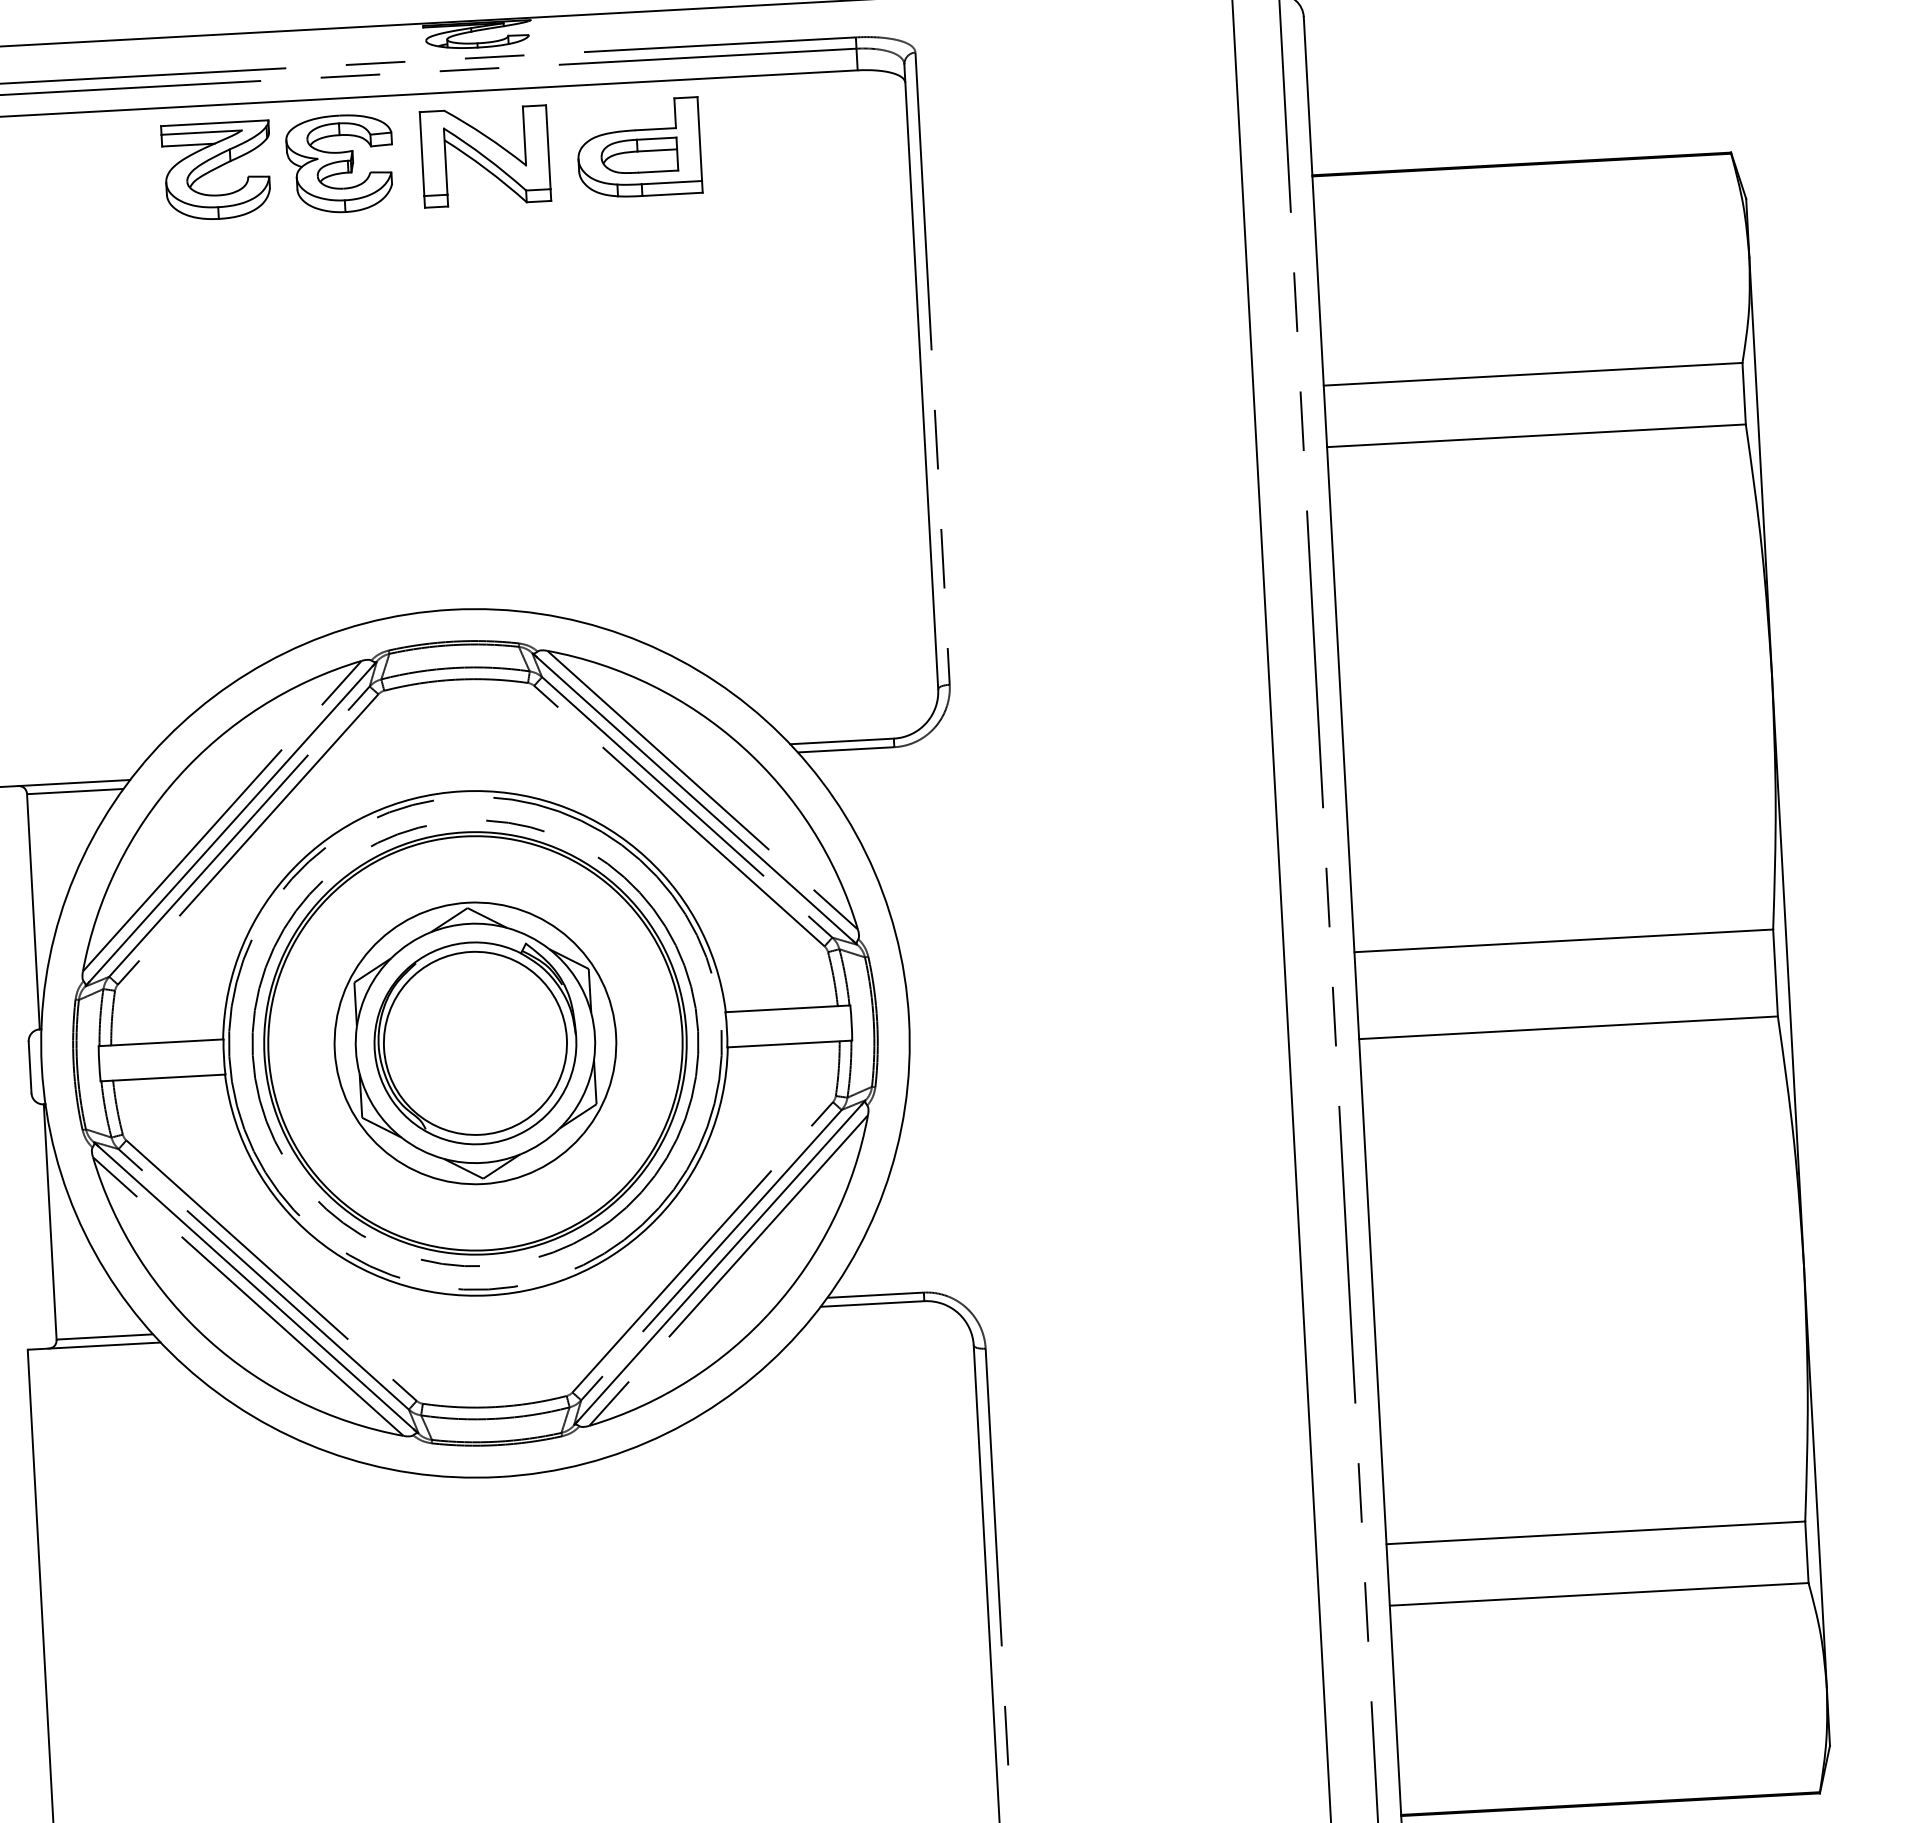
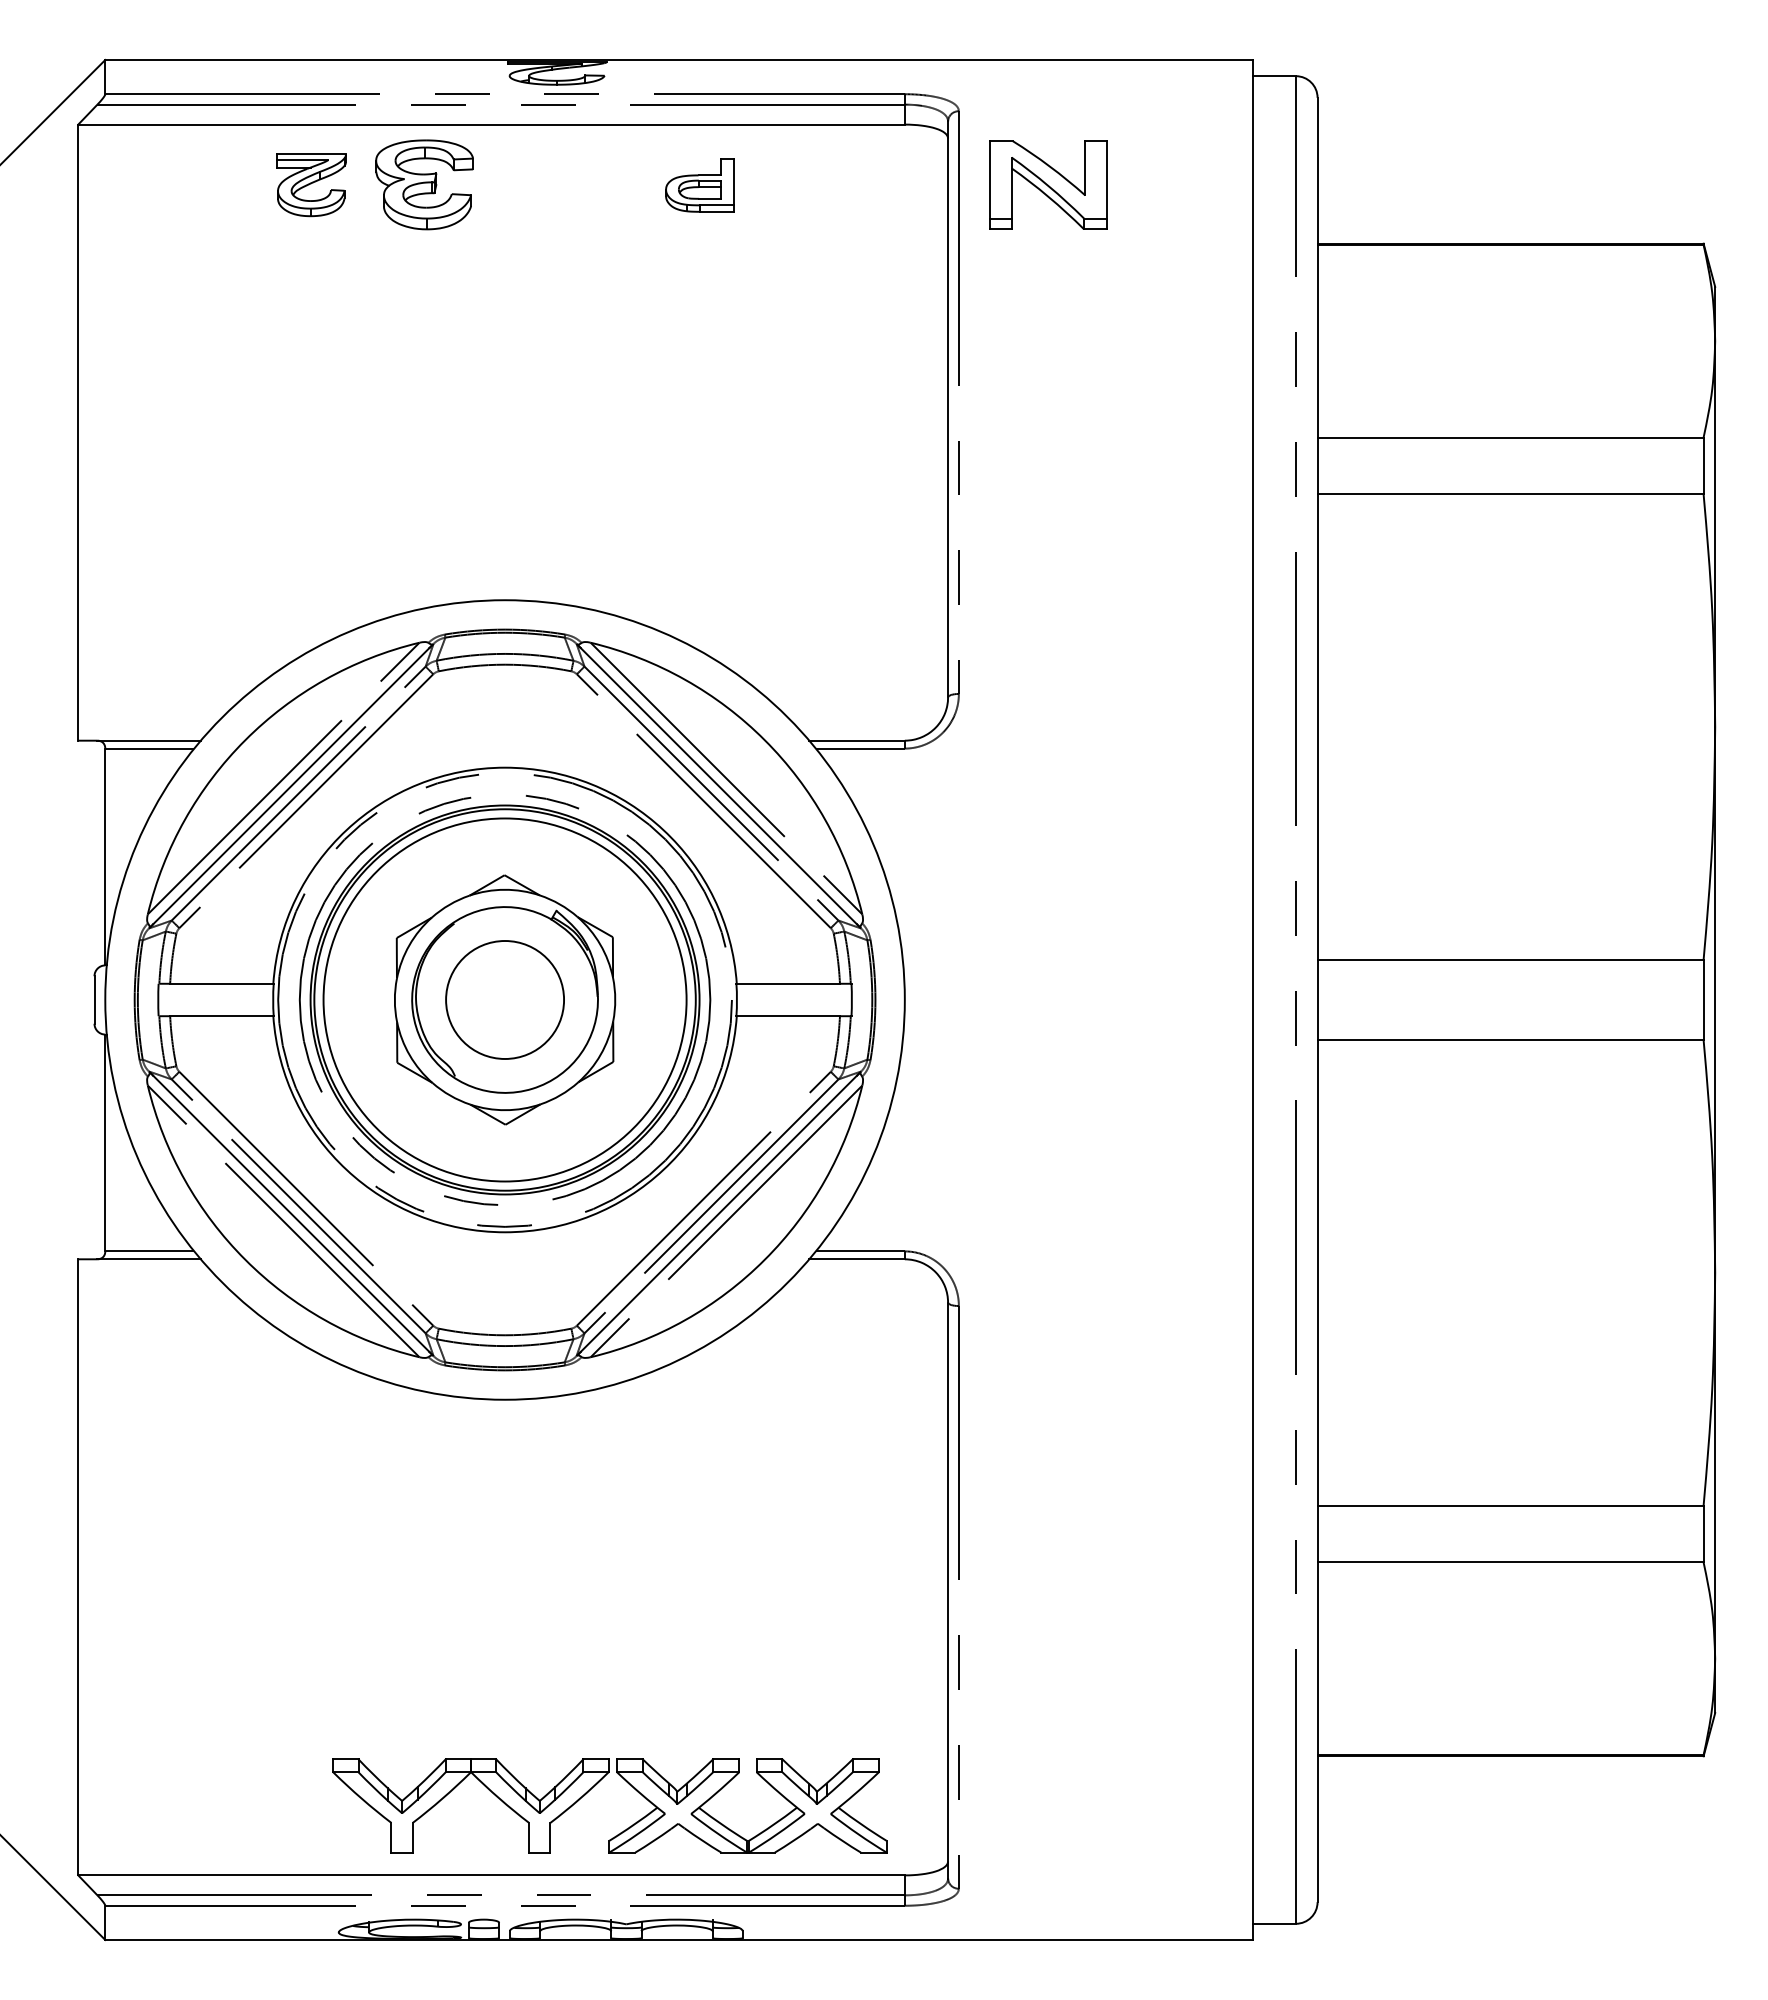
part: (638, 148) -> (699, 185), size x0.6
part: (485, 155) -> (1048, 184), moved
part: (217, 171) -> (311, 185), size x0.7
circle: (474, 1042) -> (504, 999), size x0.7
circle: (474, 1042) -> (504, 999), size x1.4

